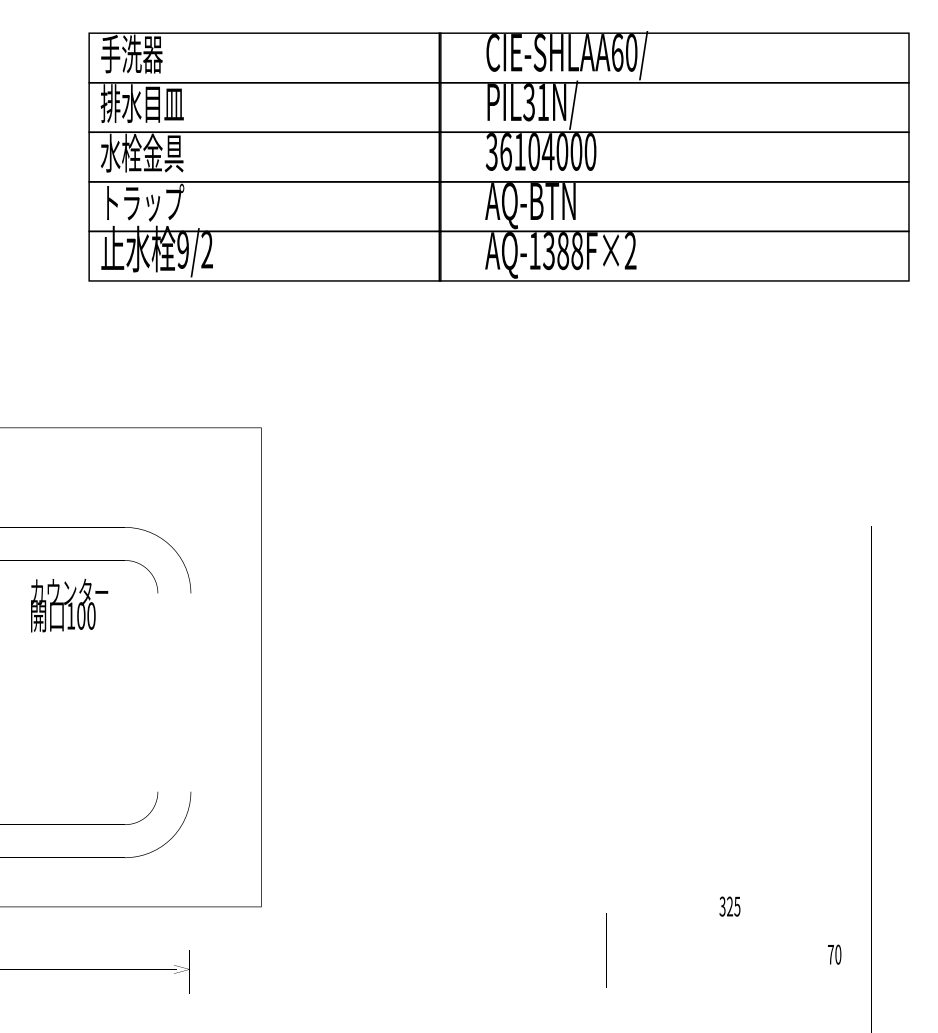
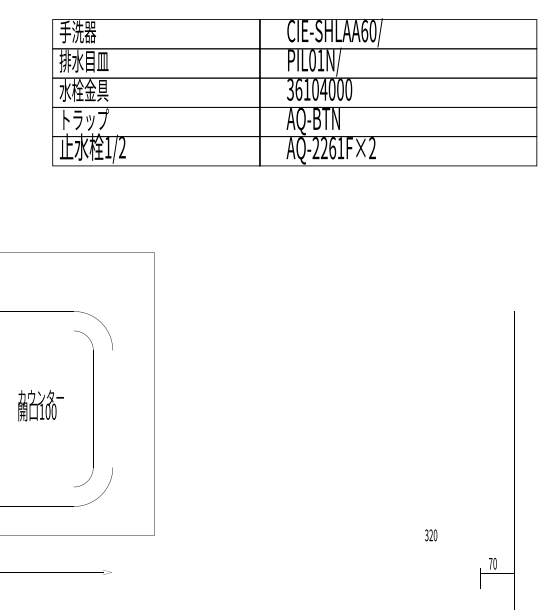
text: (529, 102) -> (312, 60), PIL31N/ -> PIL01N/
text: (181, 249) -> (107, 147), 9/2 -> 1/2
text: (556, 251) -> (328, 148), AQ-1388F×2 -> AQ-2261F×2
text: (68, 605) -> (40, 405), moved
text: (737, 905) -> (435, 534), 325 -> 320

